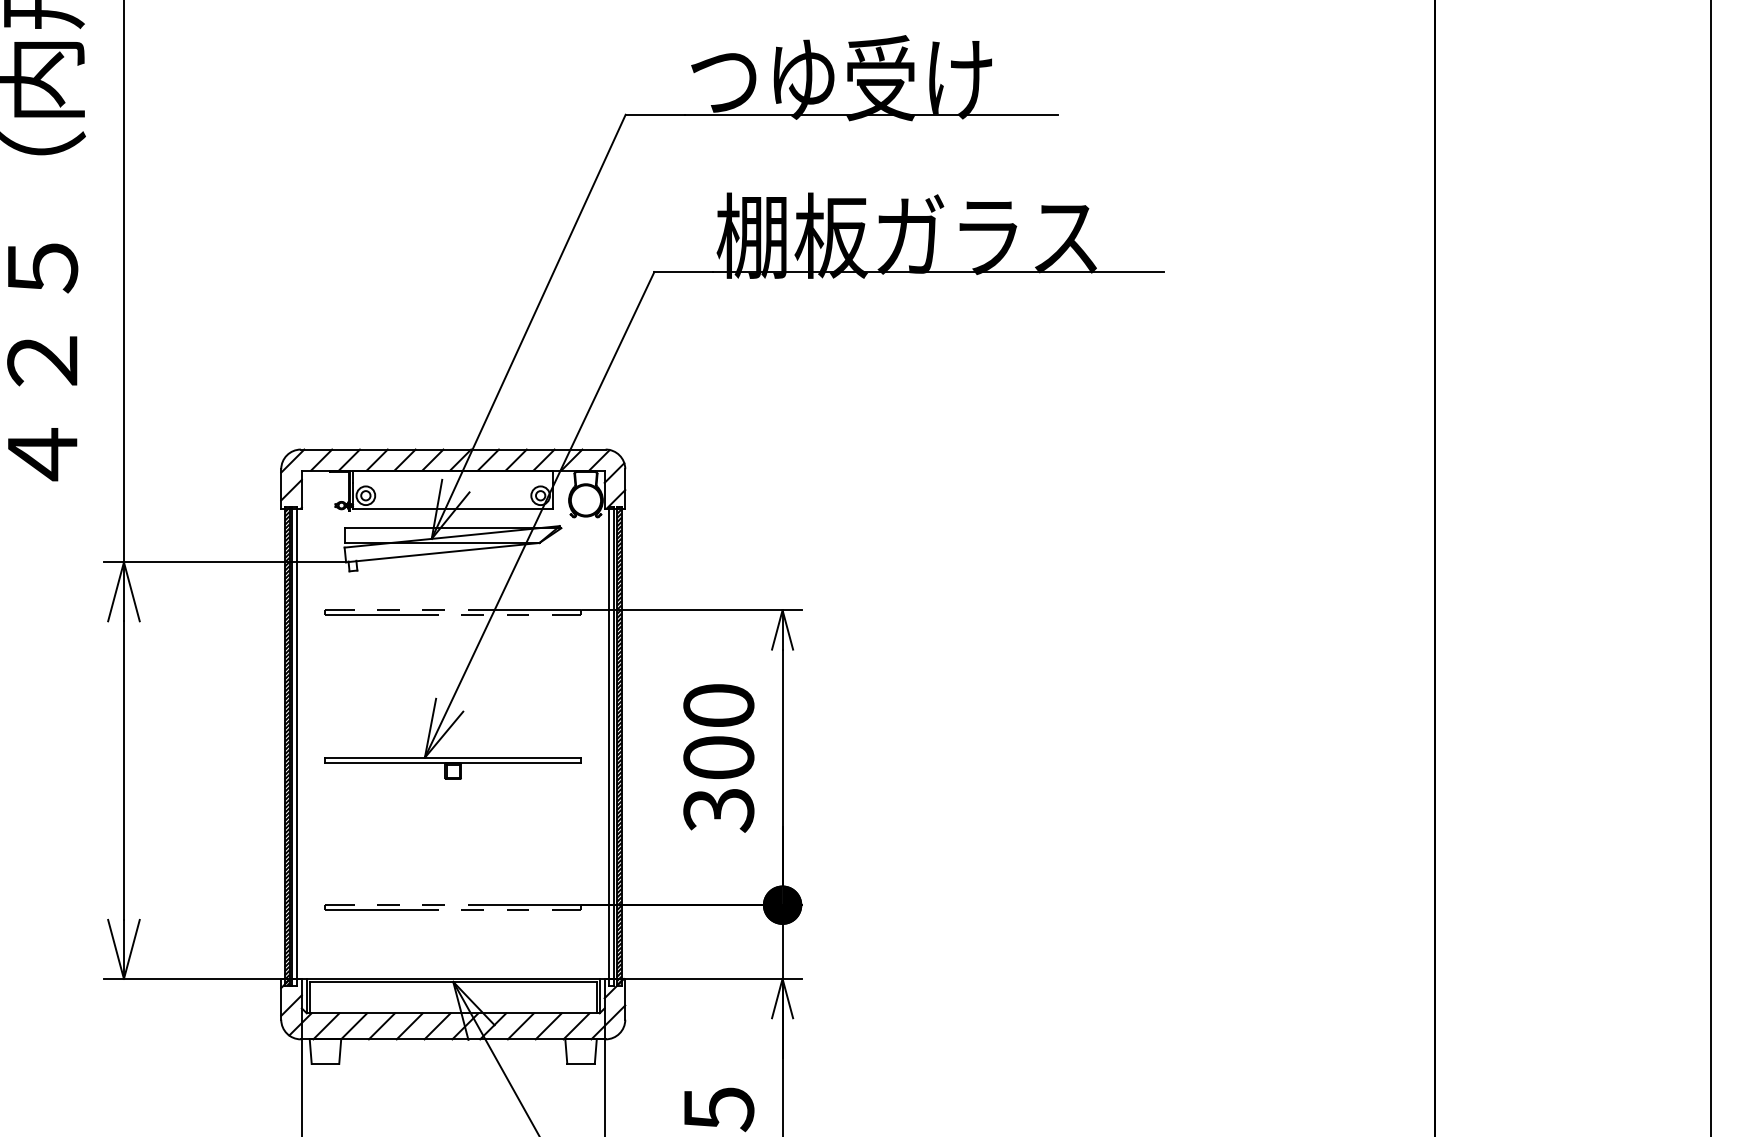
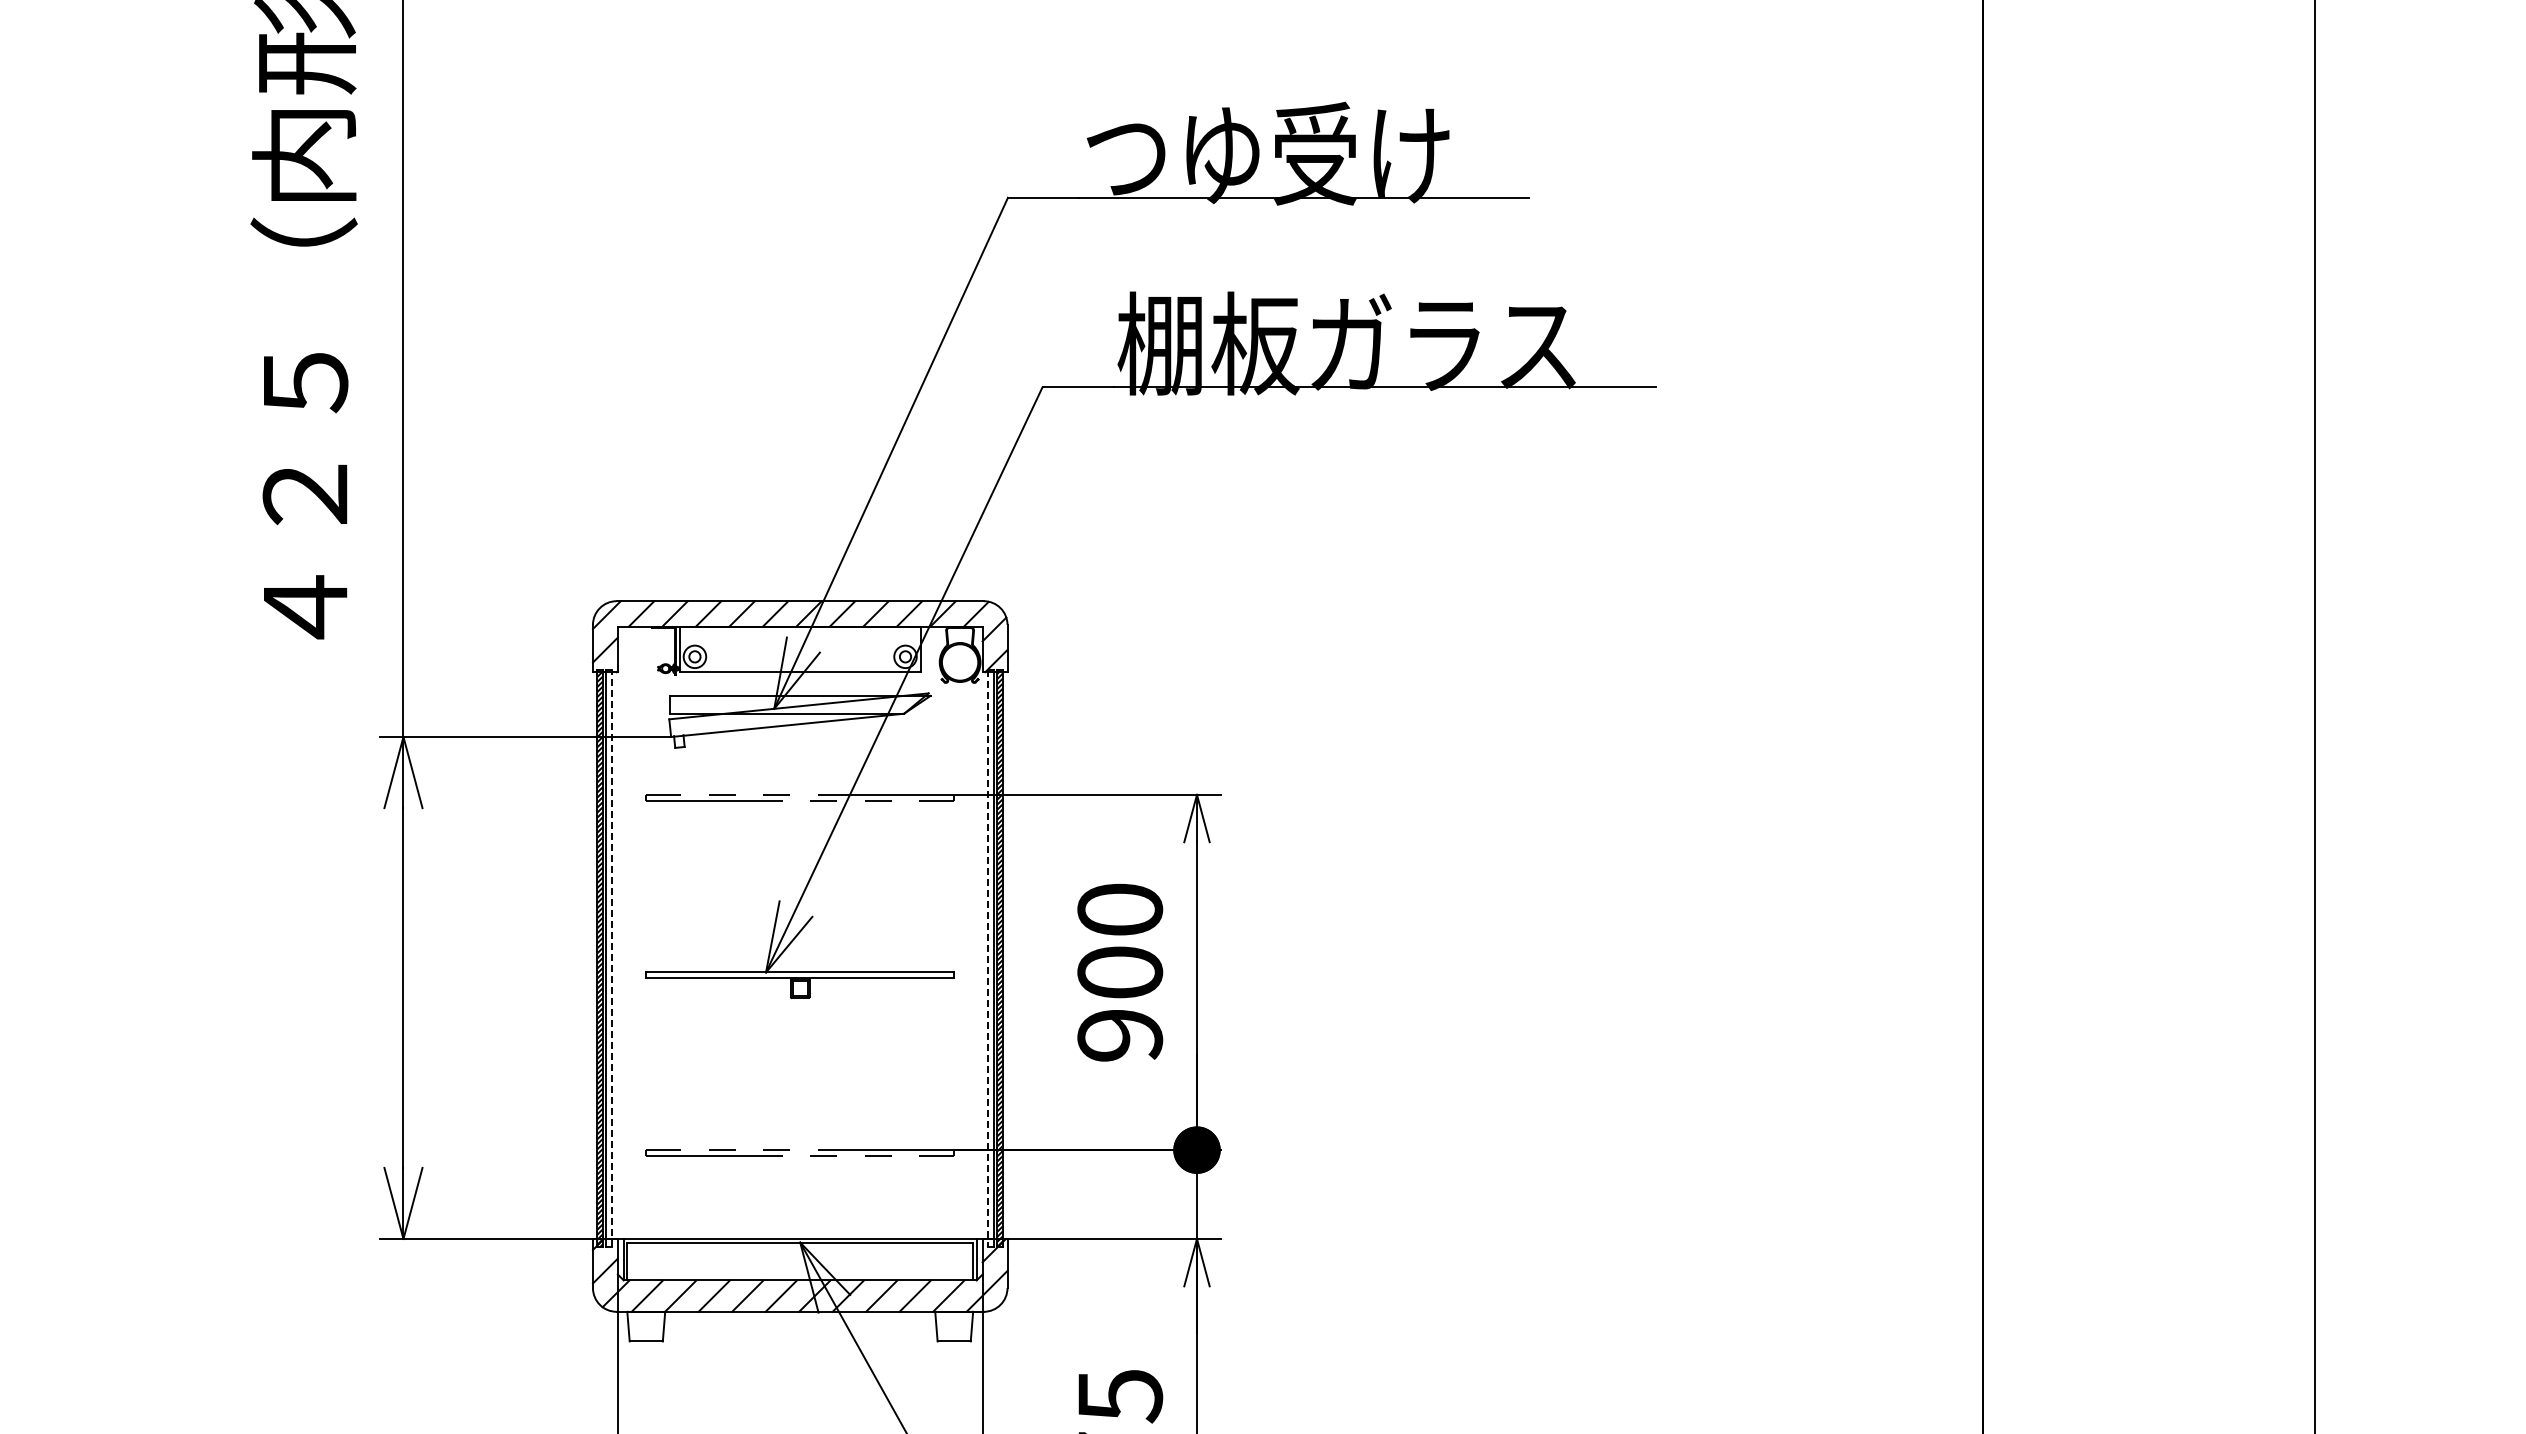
line: (297, 746) -> (612, 958), solid -> dashed
line: (609, 746) -> (988, 958), solid -> dashed
text: (719, 810) -> (1120, 1036), 300 -> 900

